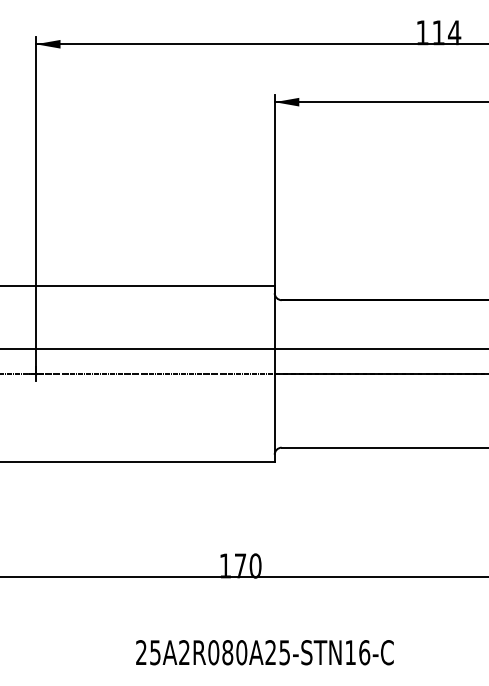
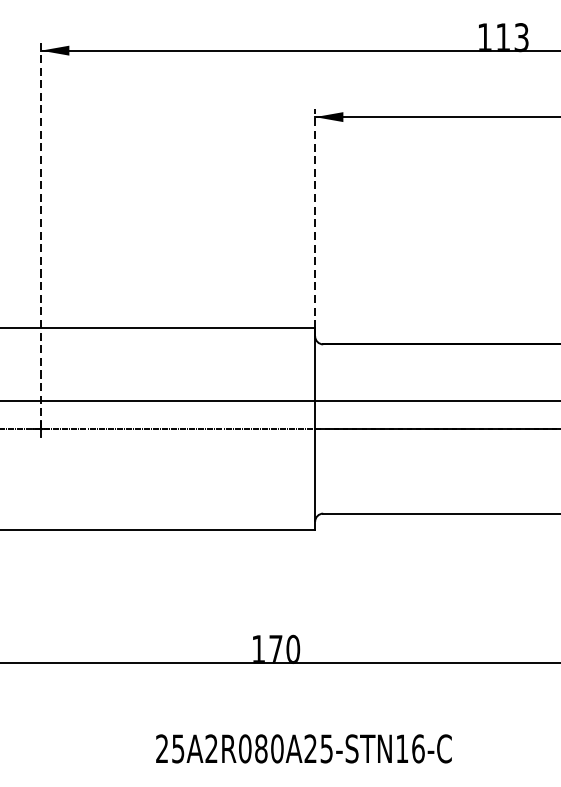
text: (454, 32) -> (521, 37), 114 -> 113
line: (274, 190) -> (314, 218), solid -> dashed
line: (35, 205) -> (40, 235), solid -> dashed

